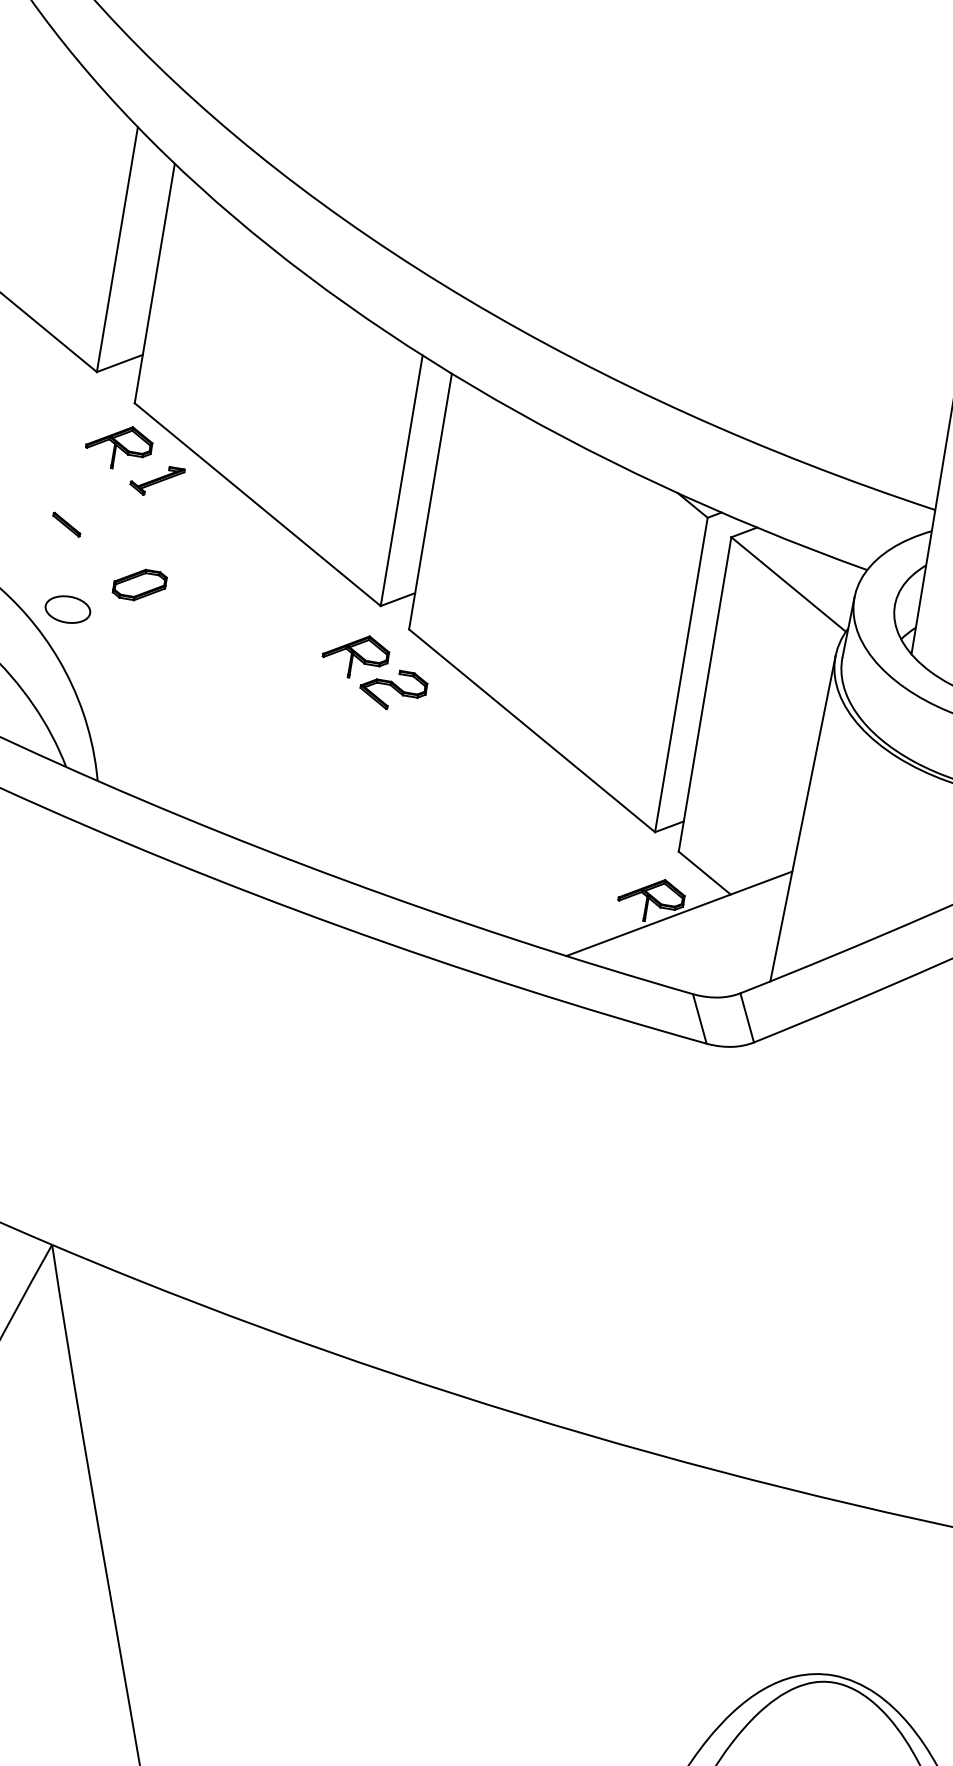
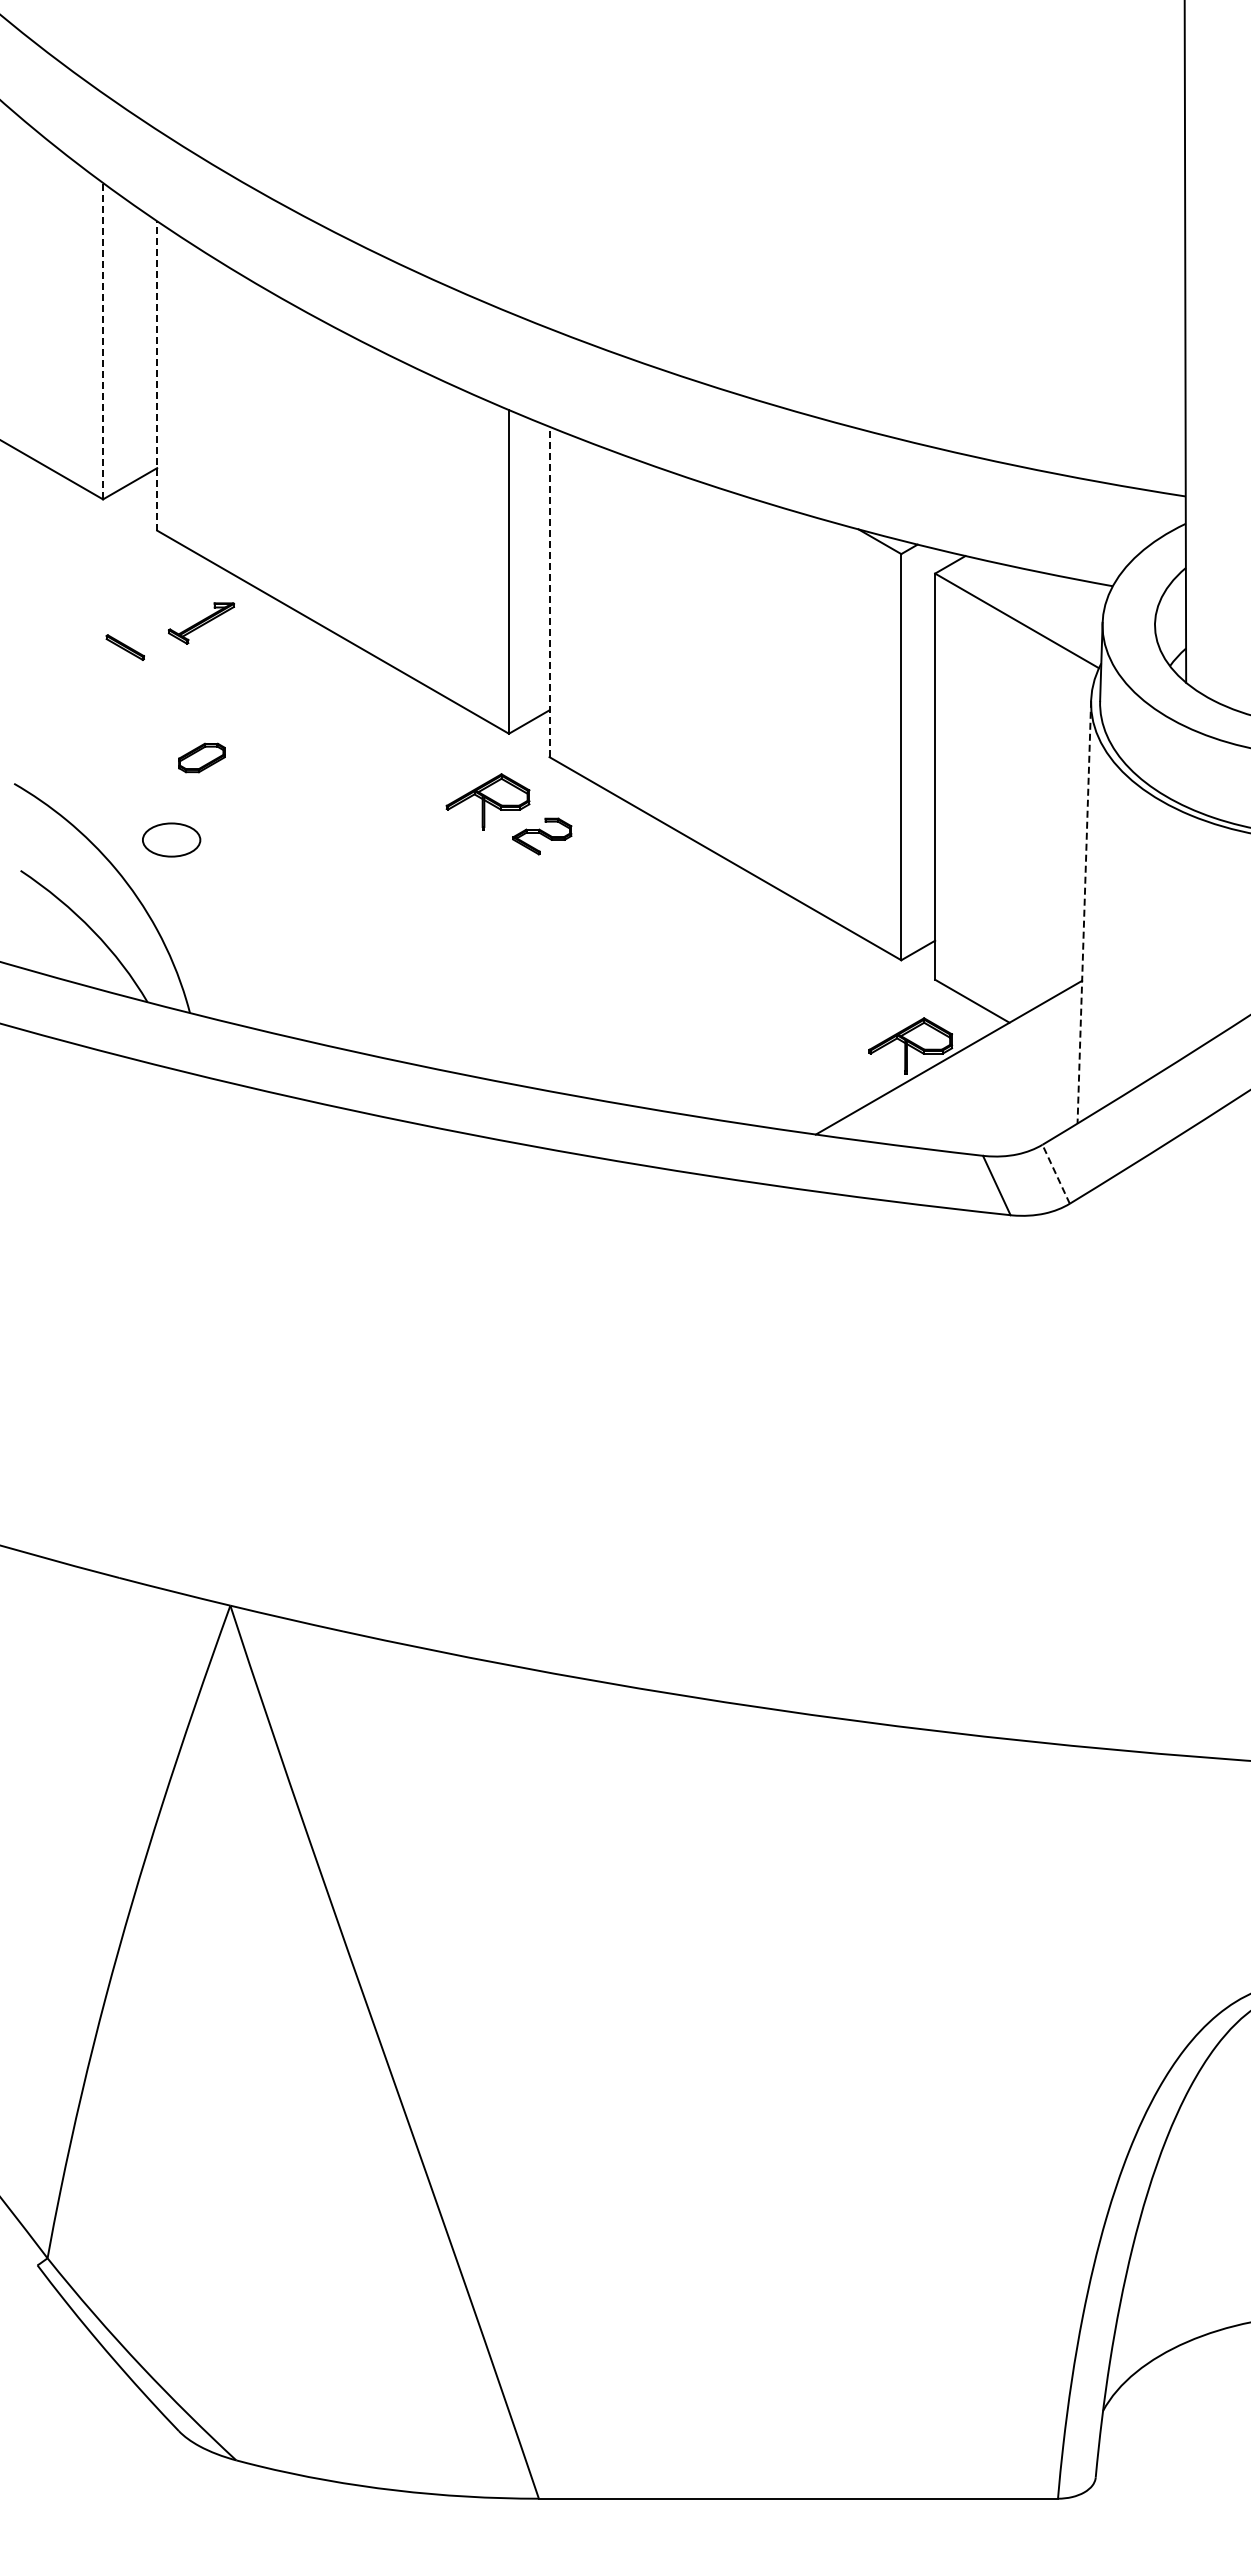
line: (117, 249) -> (103, 340), solid -> dashed
line: (155, 283) -> (157, 375), solid -> dashed
part: (118, 446) -> (146, 588), removed
line: (430, 501) -> (549, 591), solid -> dashed
part: (66, 524) -> (124, 647), moved
part: (139, 584) -> (201, 757), size x0.7
part: (67, 609) -> (171, 839), moved
part: (392, 689) -> (541, 836), size x0.7
line: (803, 818) -> (1084, 912), solid -> dashed
line: (746, 1017) -> (1055, 1173), solid -> dashed

